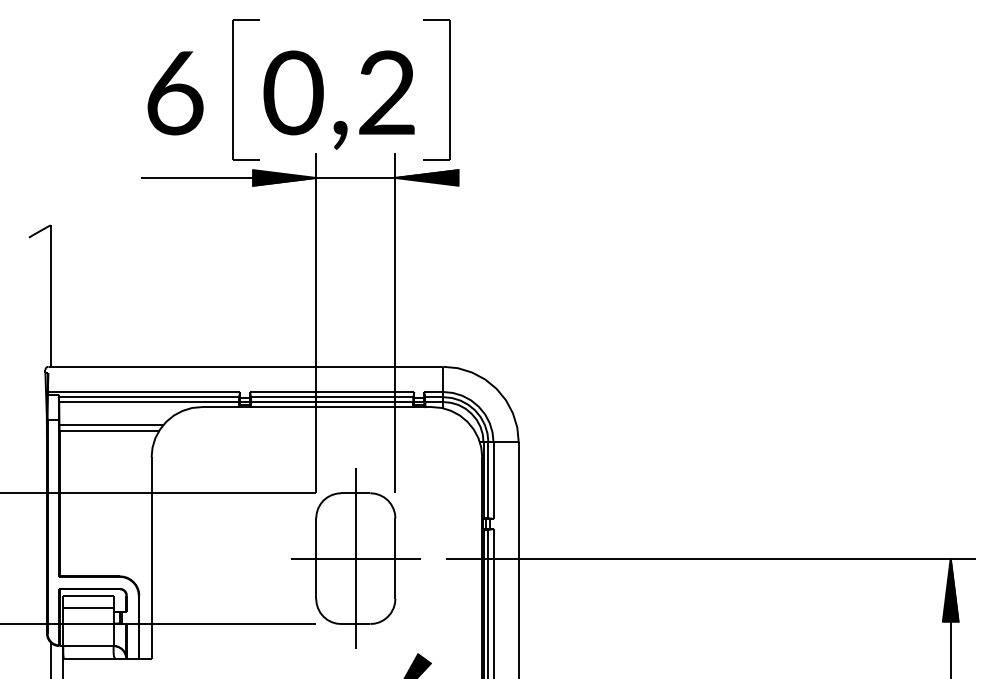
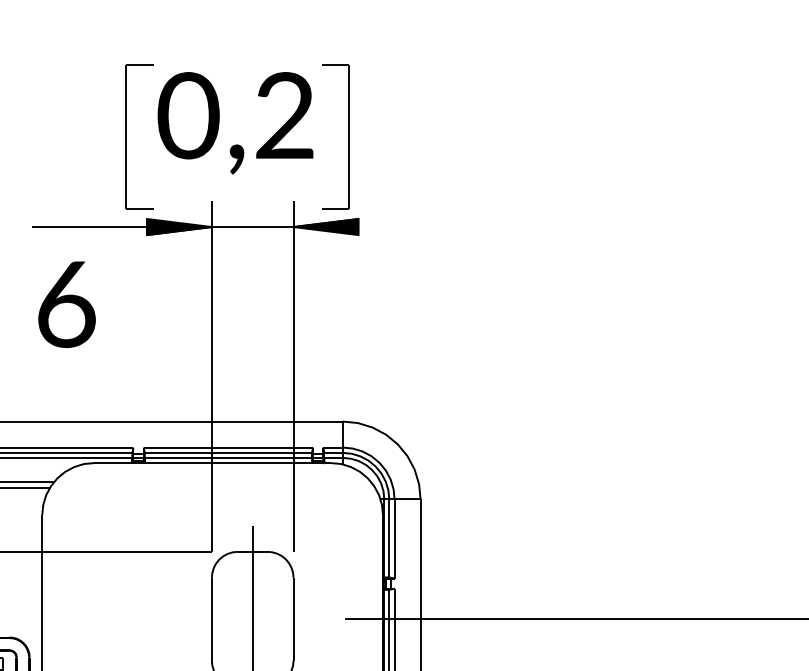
text: (175, 93) -> (66, 304), moved
text: (338, 99) -> (234, 122), moved
line: (355, 558) -> (252, 619), removed

